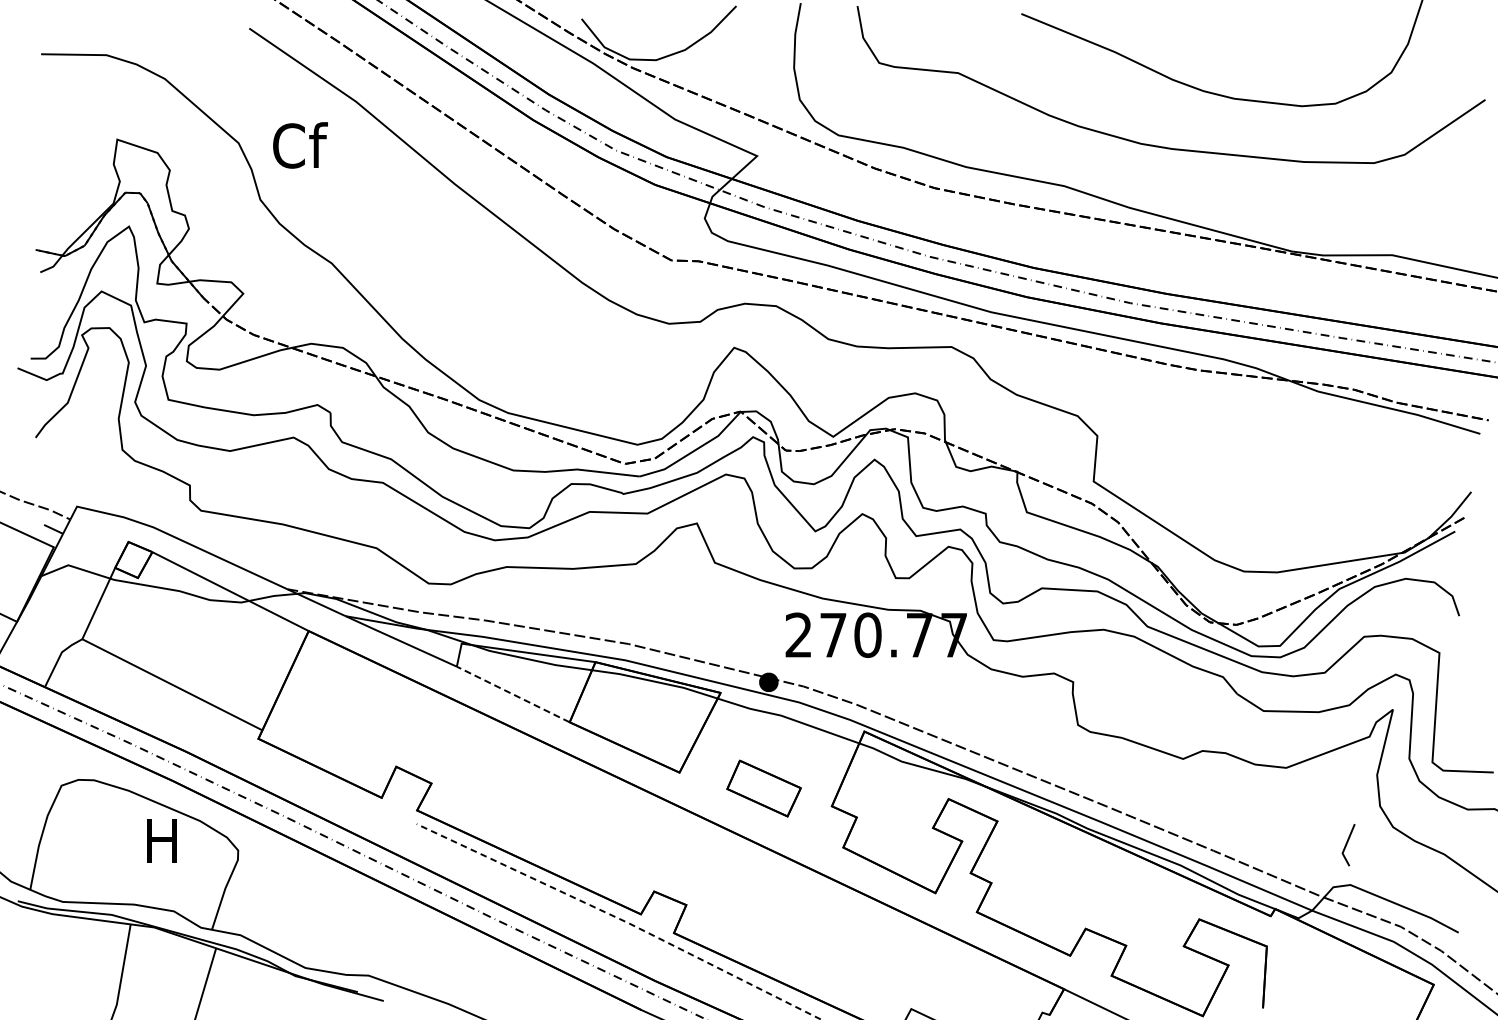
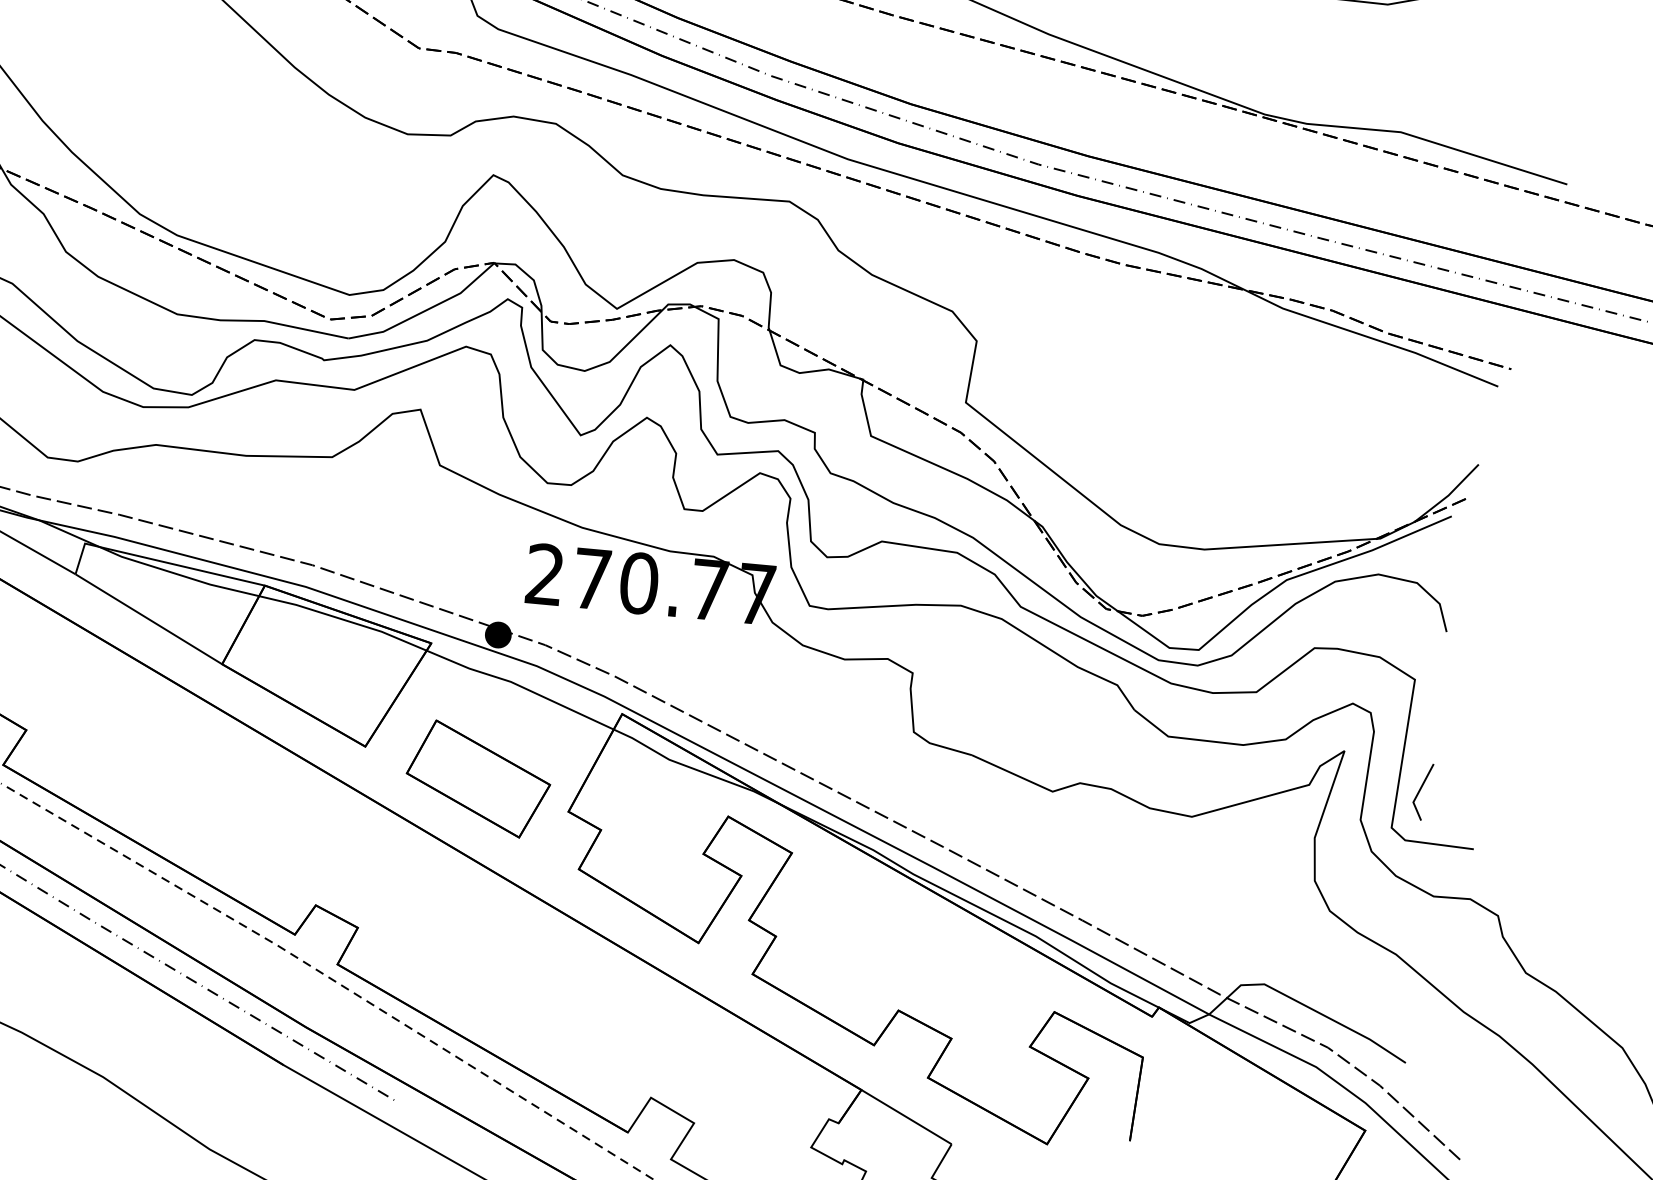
line: (513, 694) -> (149, 619), dashed -> solid
part: (763, 788) -> (477, 778), size x1.43
line: (1347, 844) -> (1421, 790), moved

